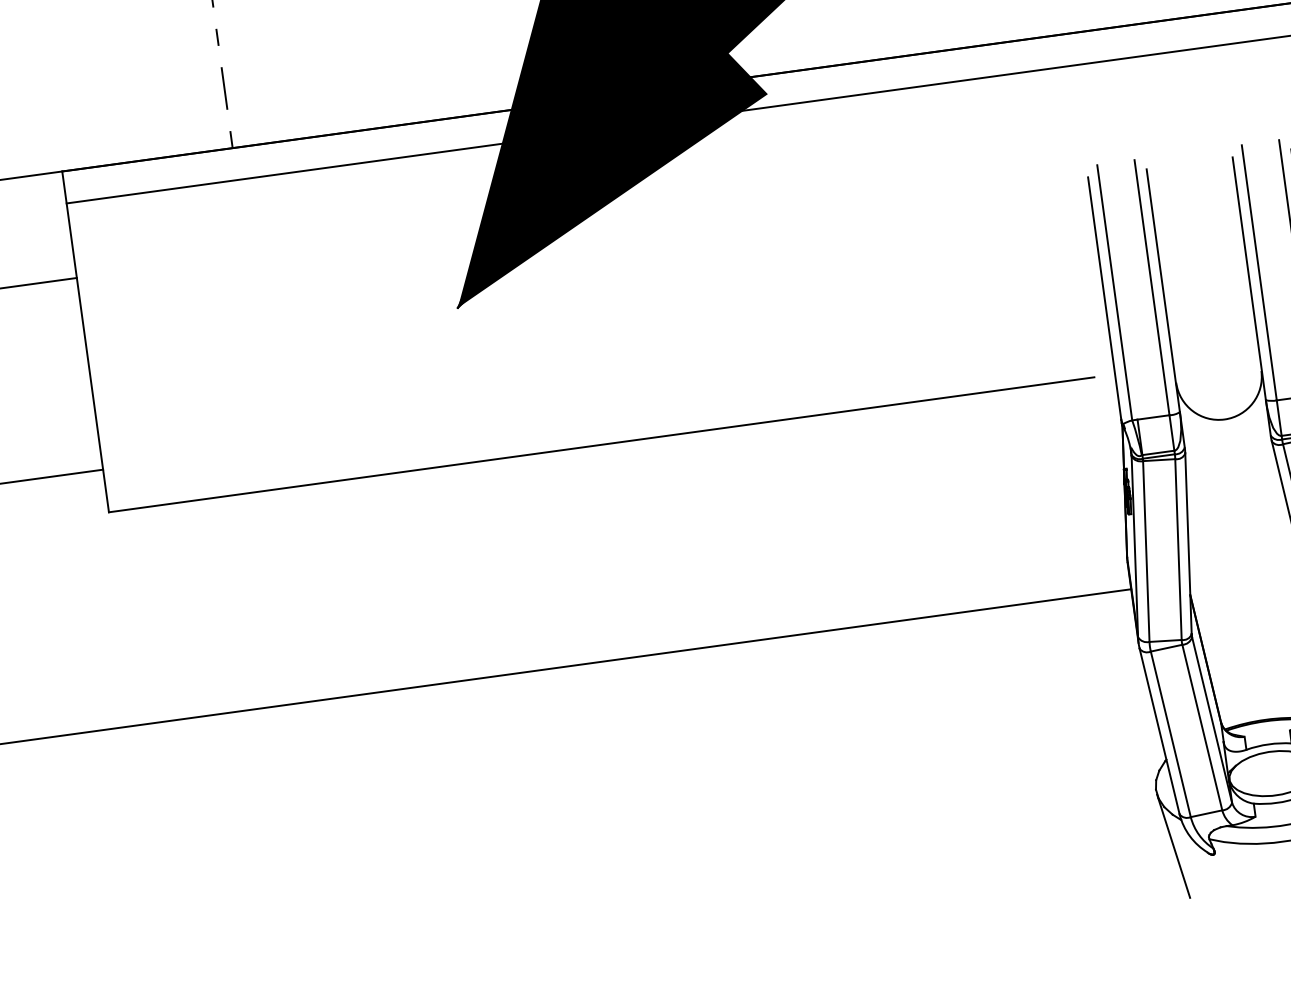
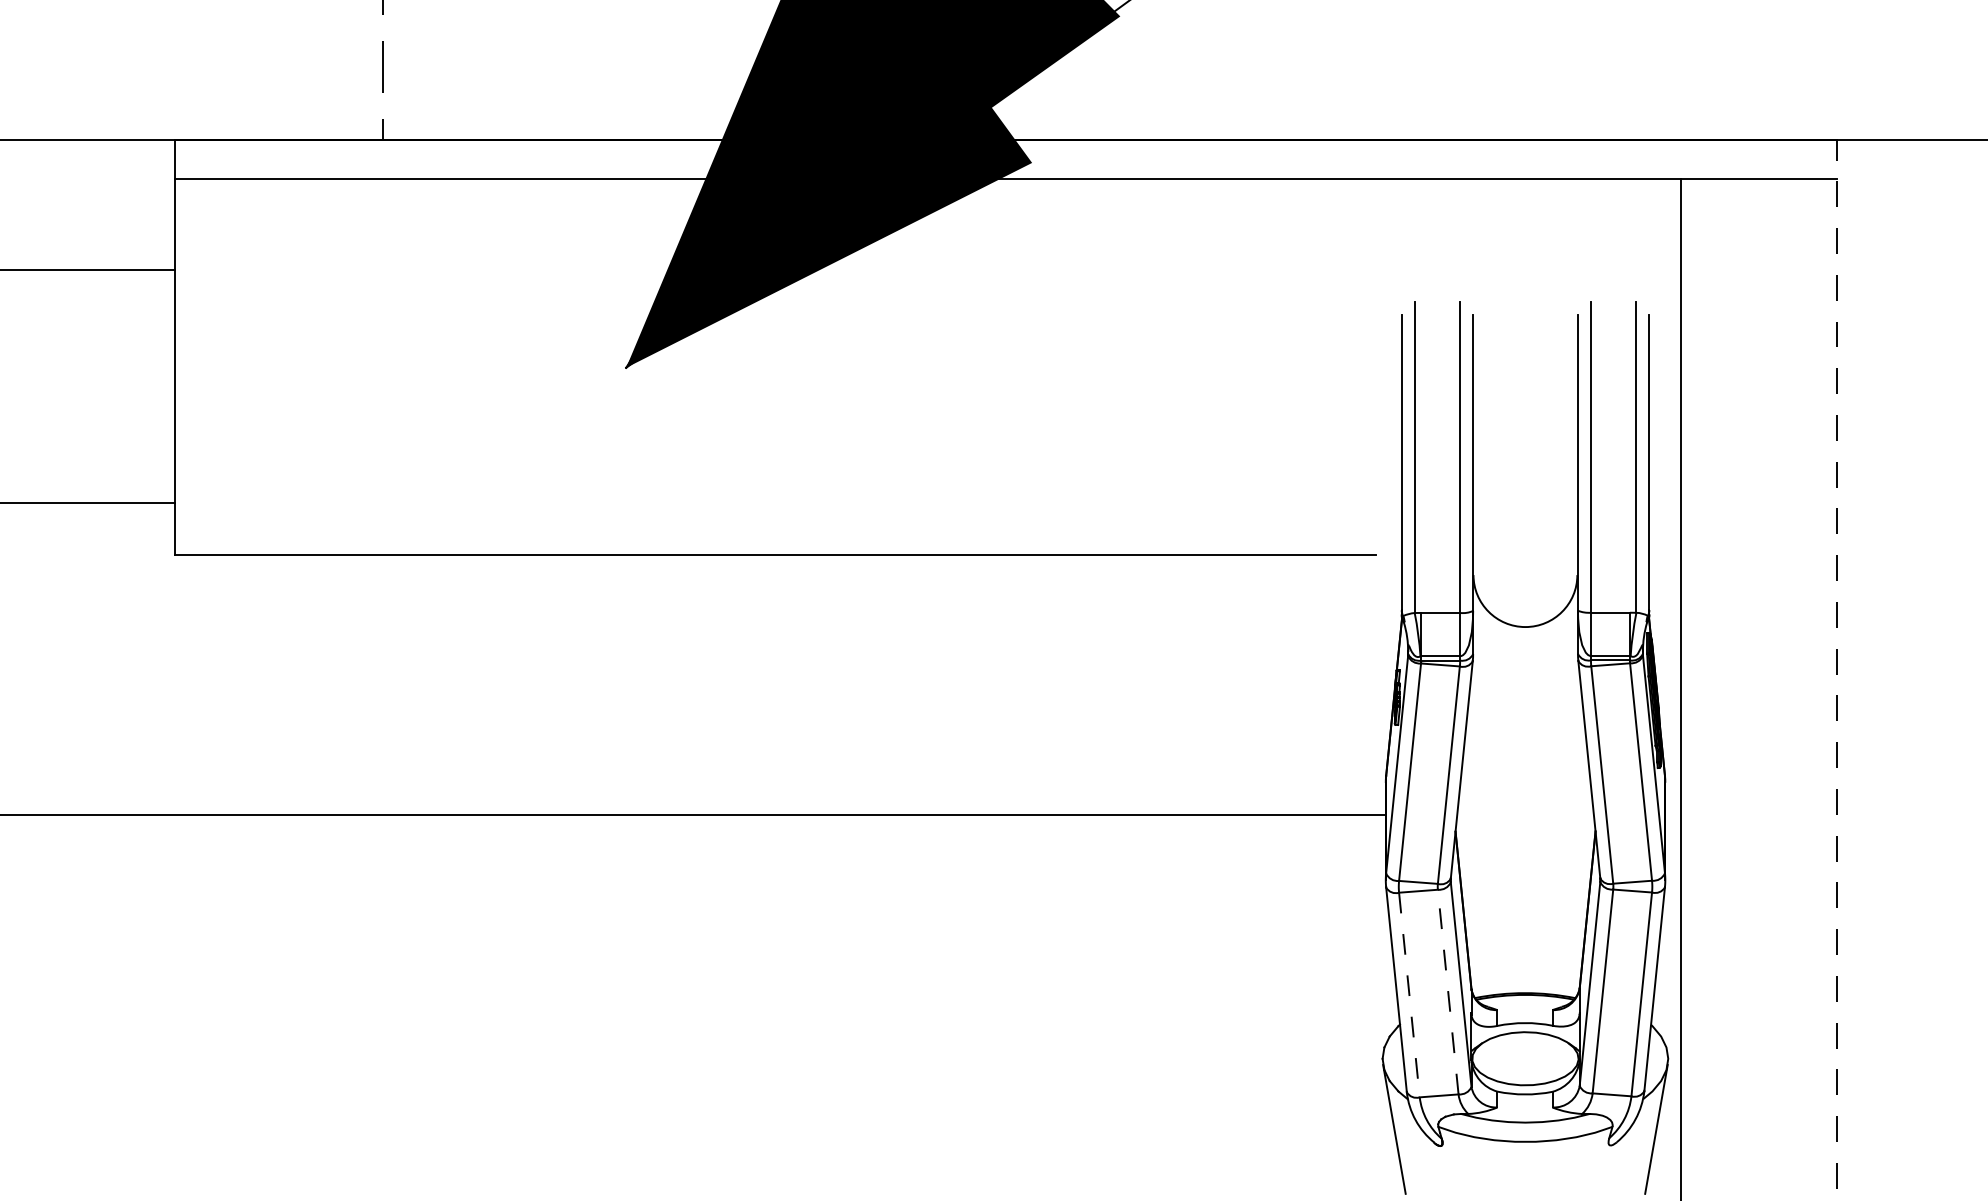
line: (1202, 727) -> (1448, 992), solid -> dashed
line: (1170, 734) -> (1409, 995), solid -> dashed

